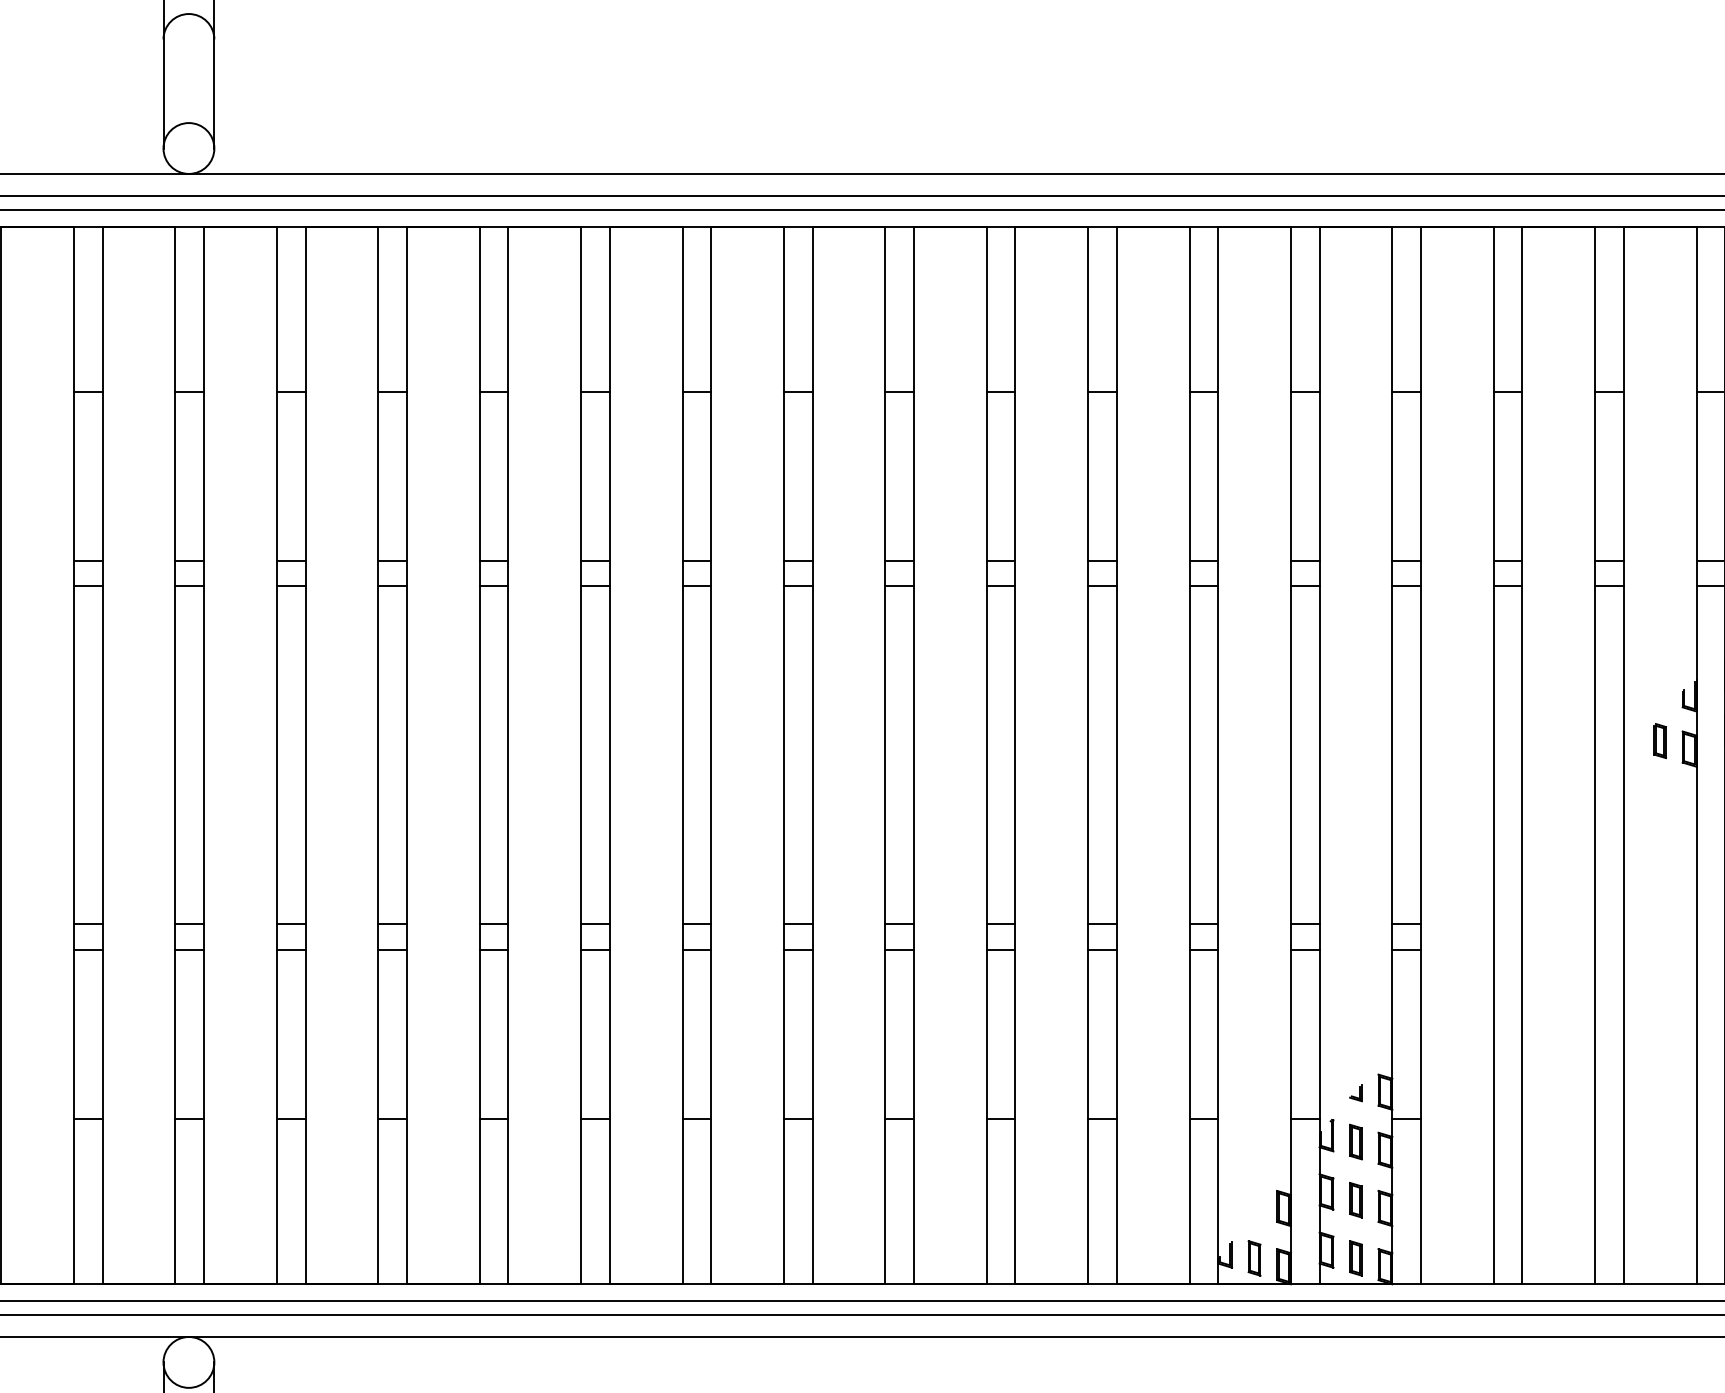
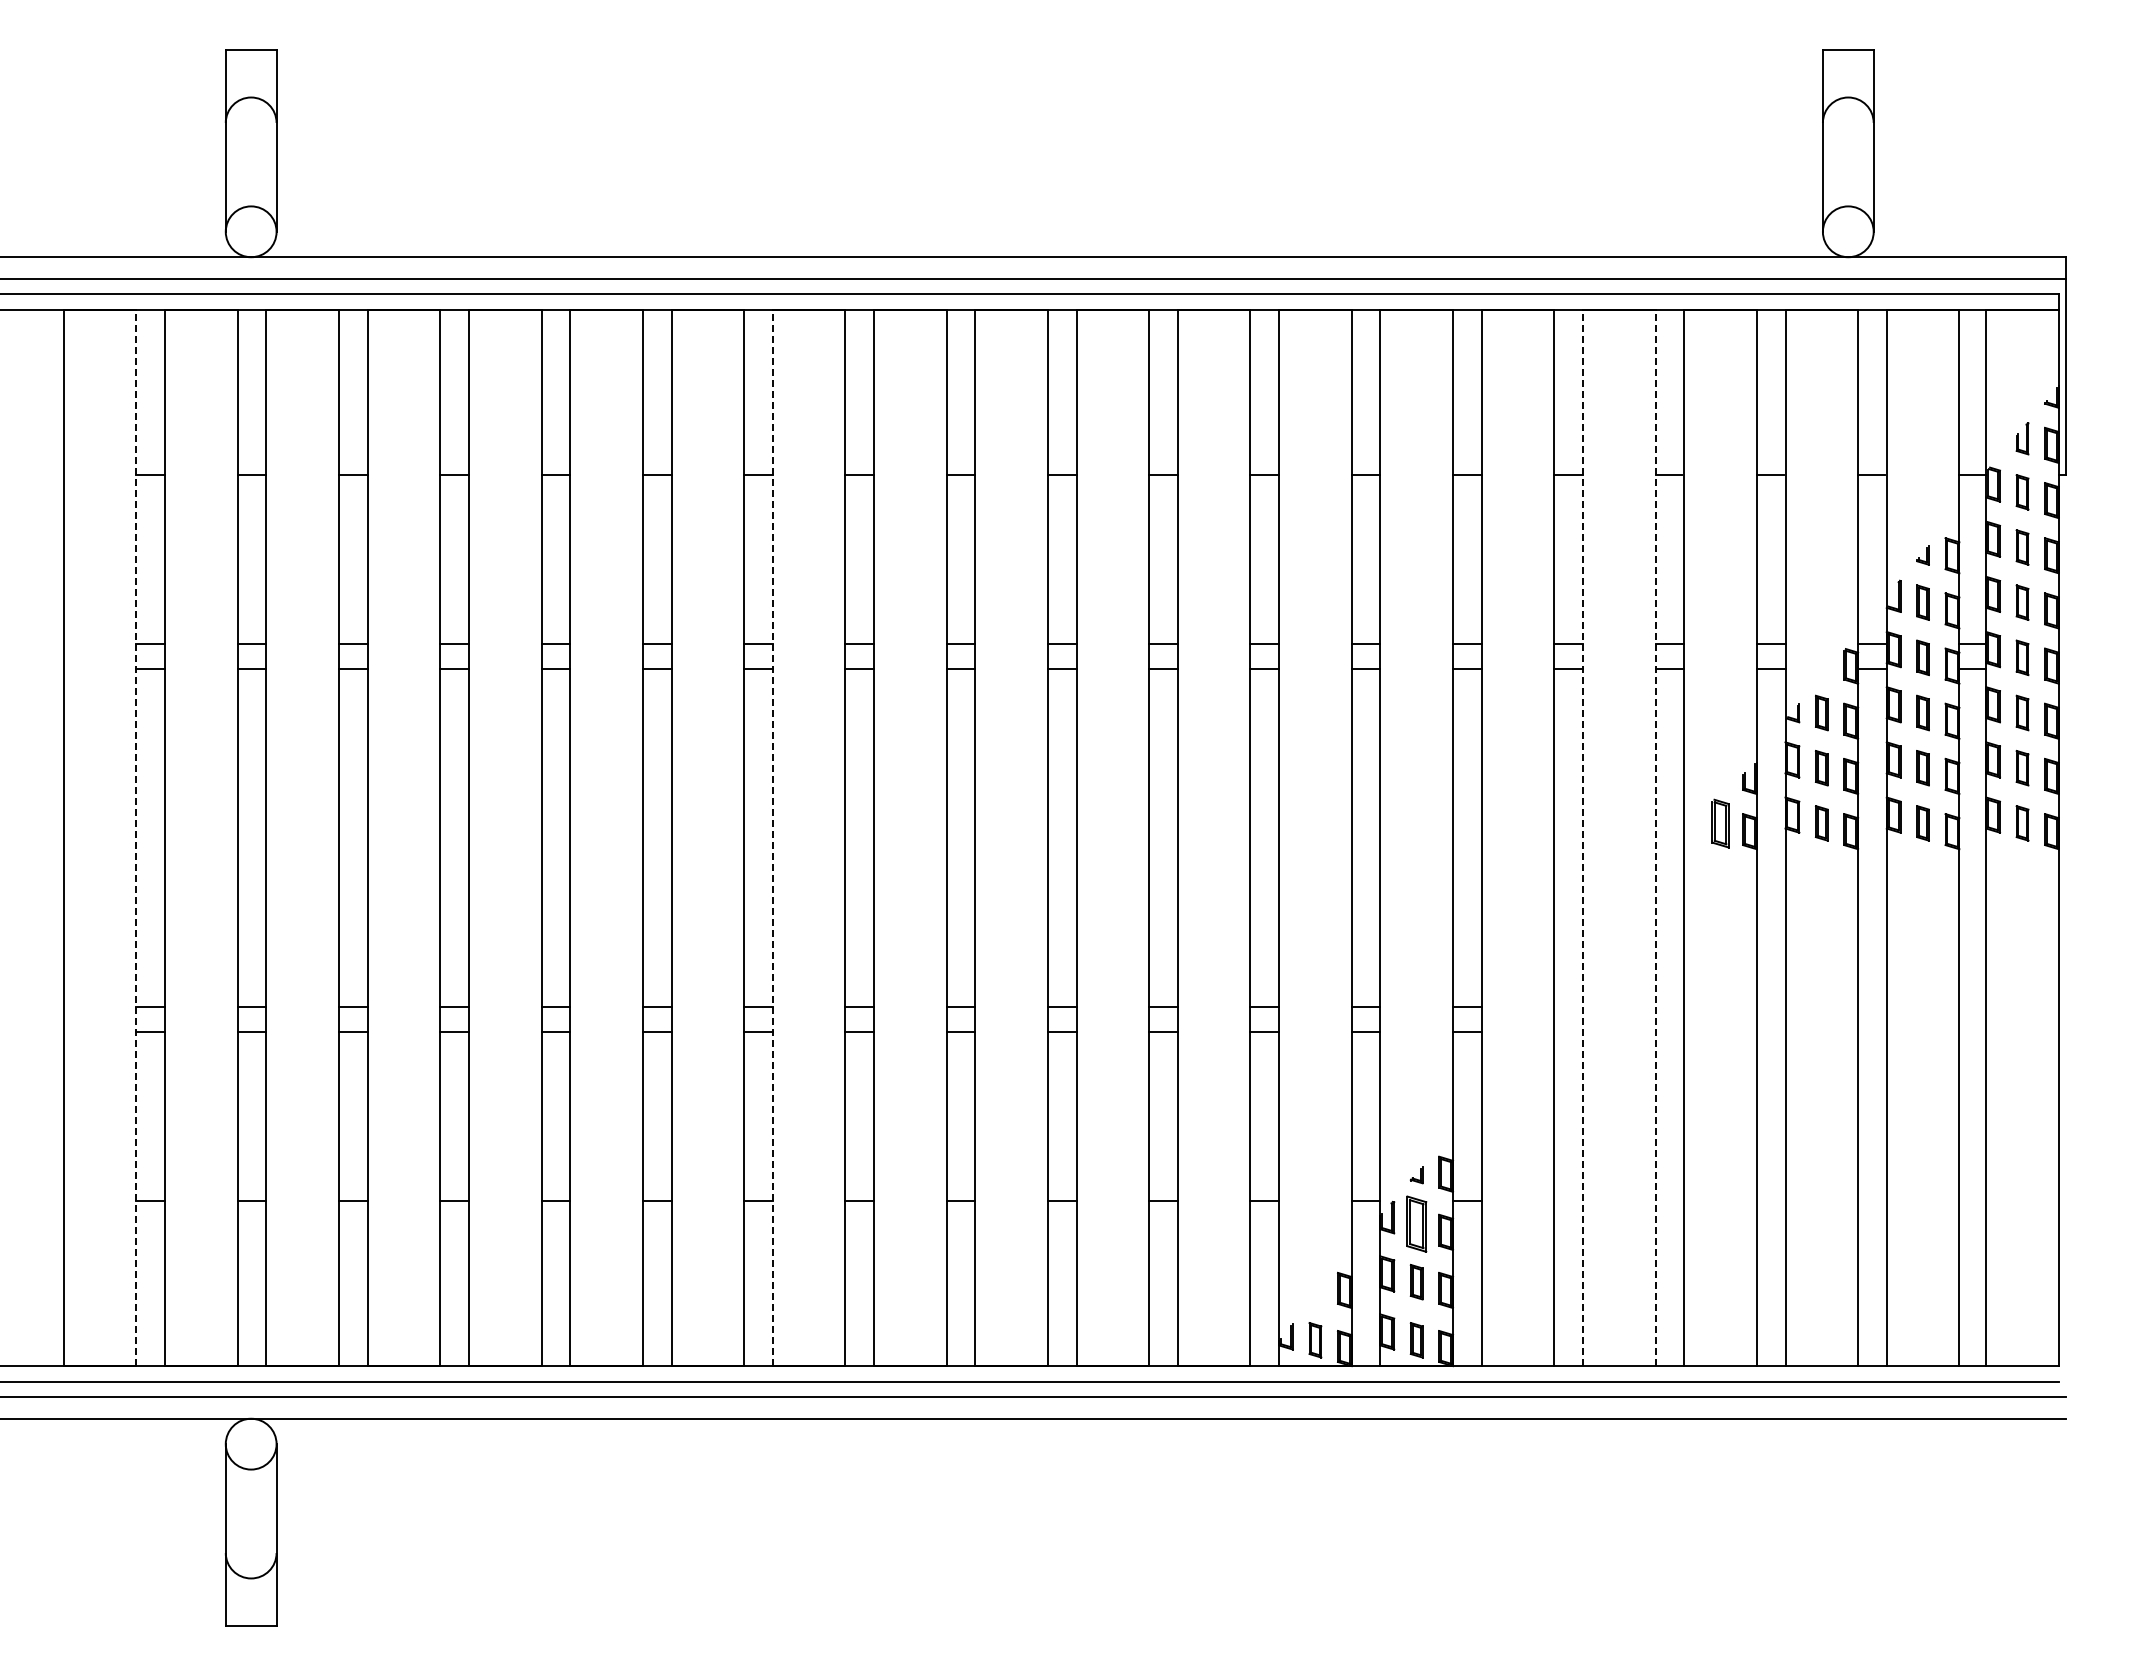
part: (1660, 740) -> (1720, 823), size x1.4
line: (74, 754) -> (136, 837), solid -> dashed
line: (710, 754) -> (772, 837), solid -> dashed
line: (1521, 754) -> (1582, 837), solid -> dashed
line: (1595, 754) -> (1655, 837), solid -> dashed
part: (1355, 1141) -> (1416, 1223), size x1.6

